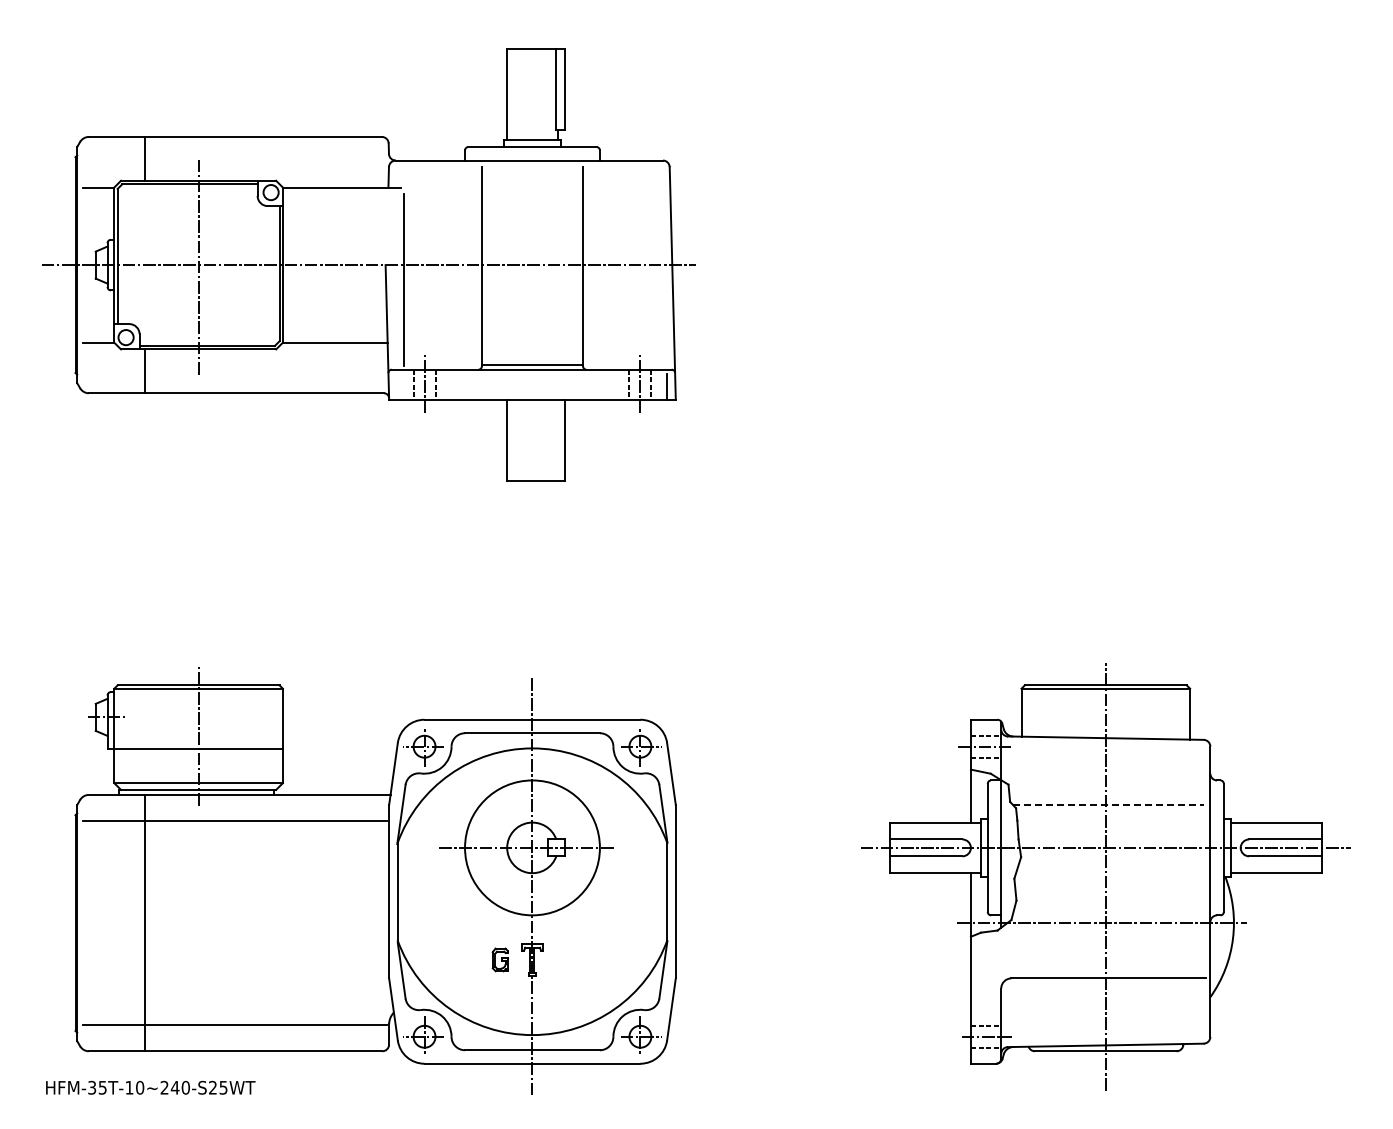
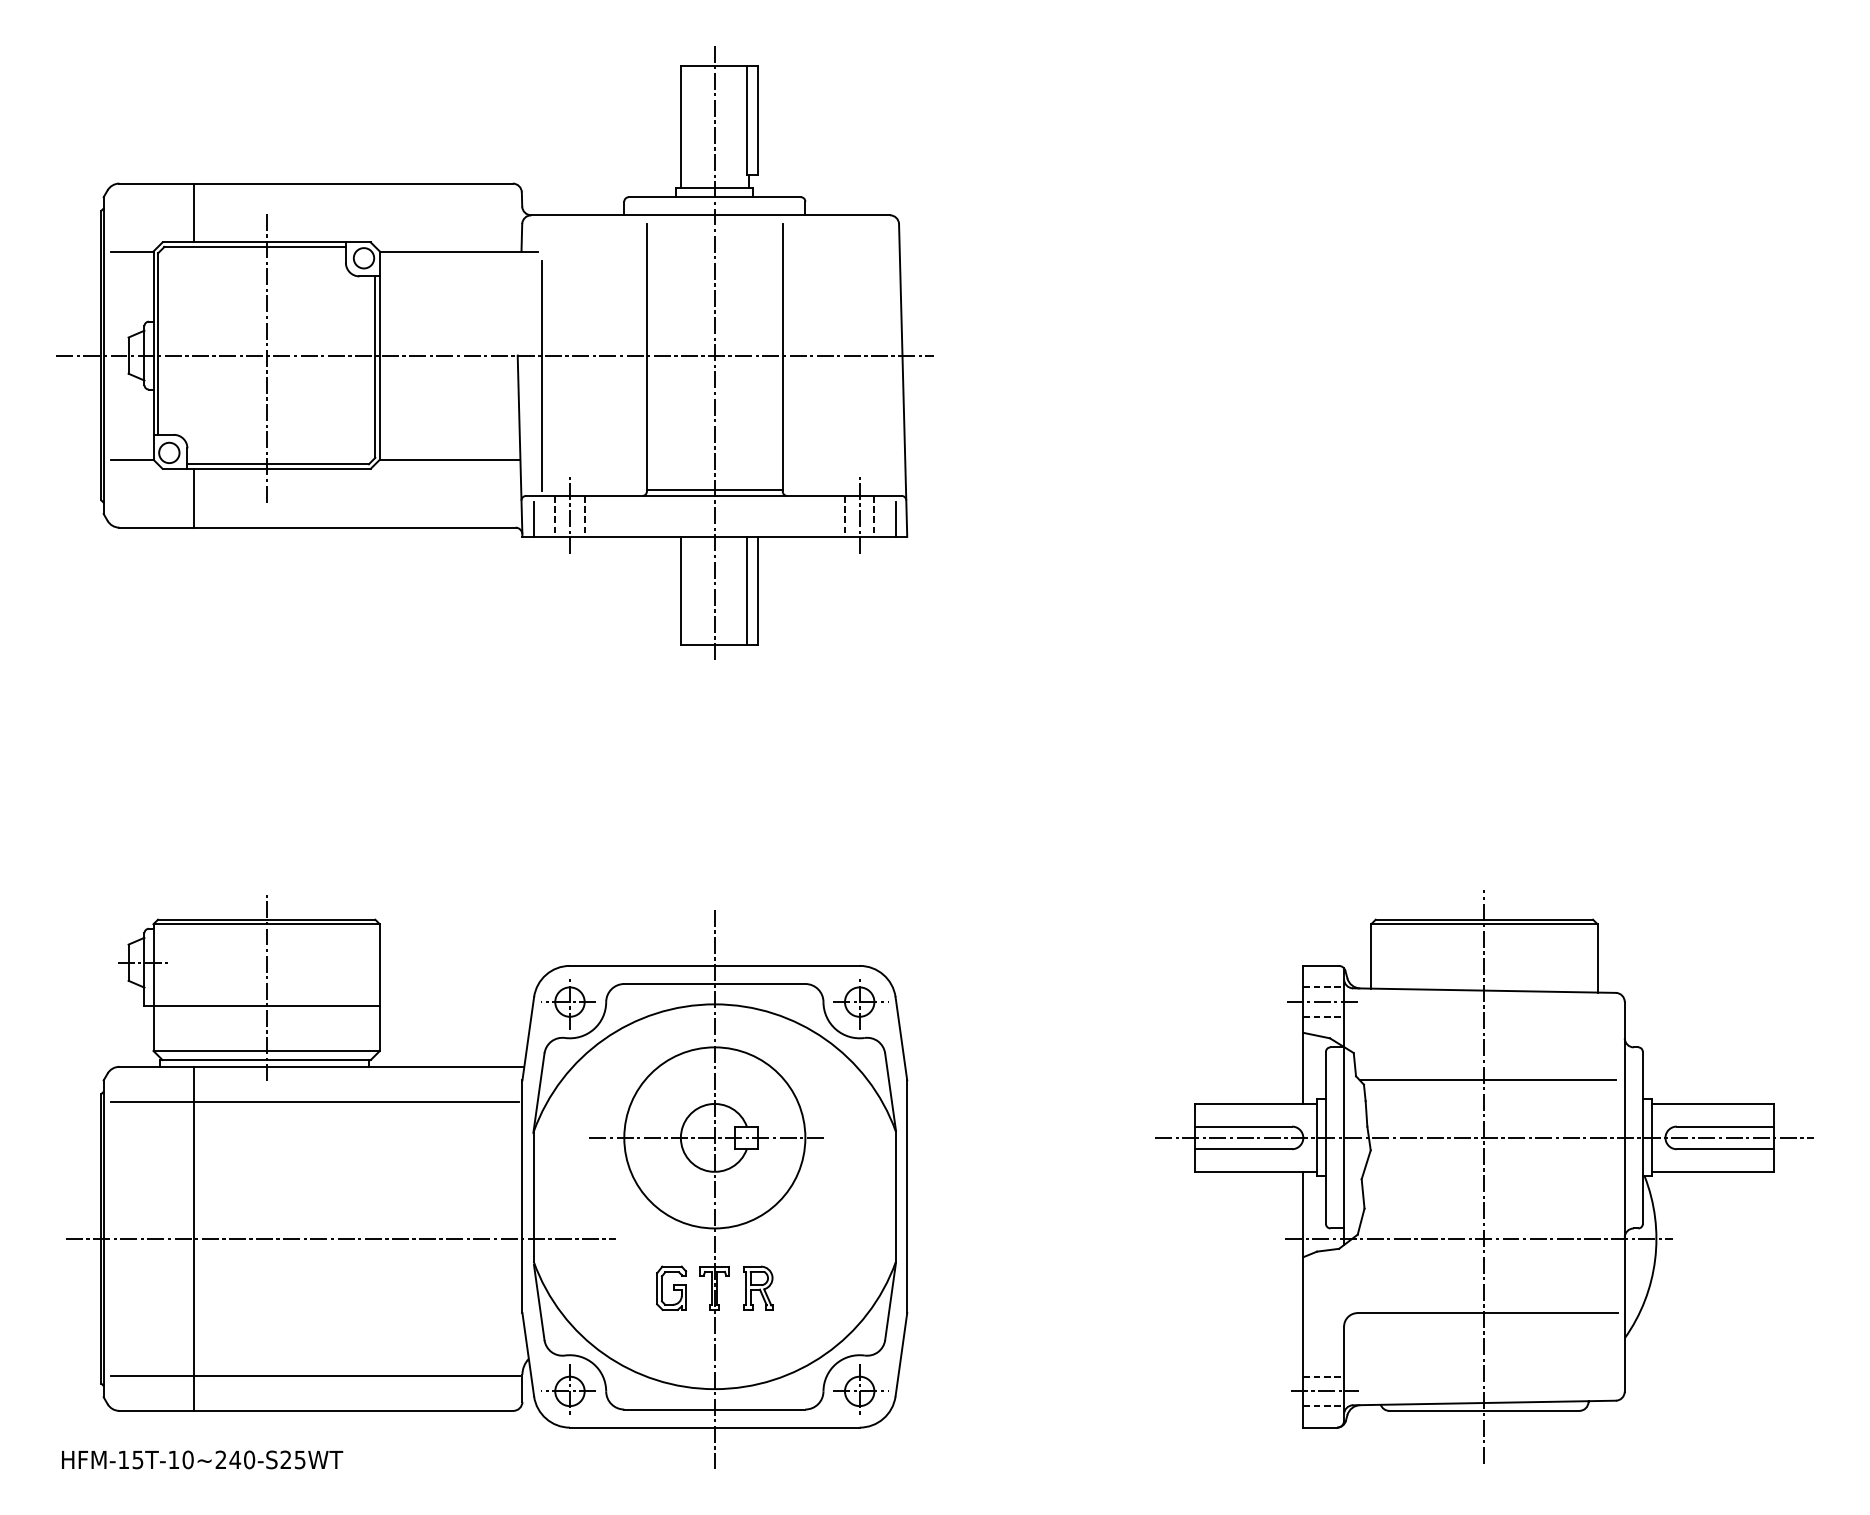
line: (532, 264) -> (714, 354), added
line: (397, 387) -> (533, 519), added
line: (556, 440) -> (747, 591), added
line: (1108, 805) -> (1488, 1080), dashed -> solid
line: (253, 923) -> (340, 1239), added
part: (500, 959) -> (671, 1287), size x1.43
part: (564, 959) -> (757, 1287), added
text: (92, 1087) -> (124, 1459), HFM-35T-10~240-S25WT -> HFM-15T-10~240-S25WT

